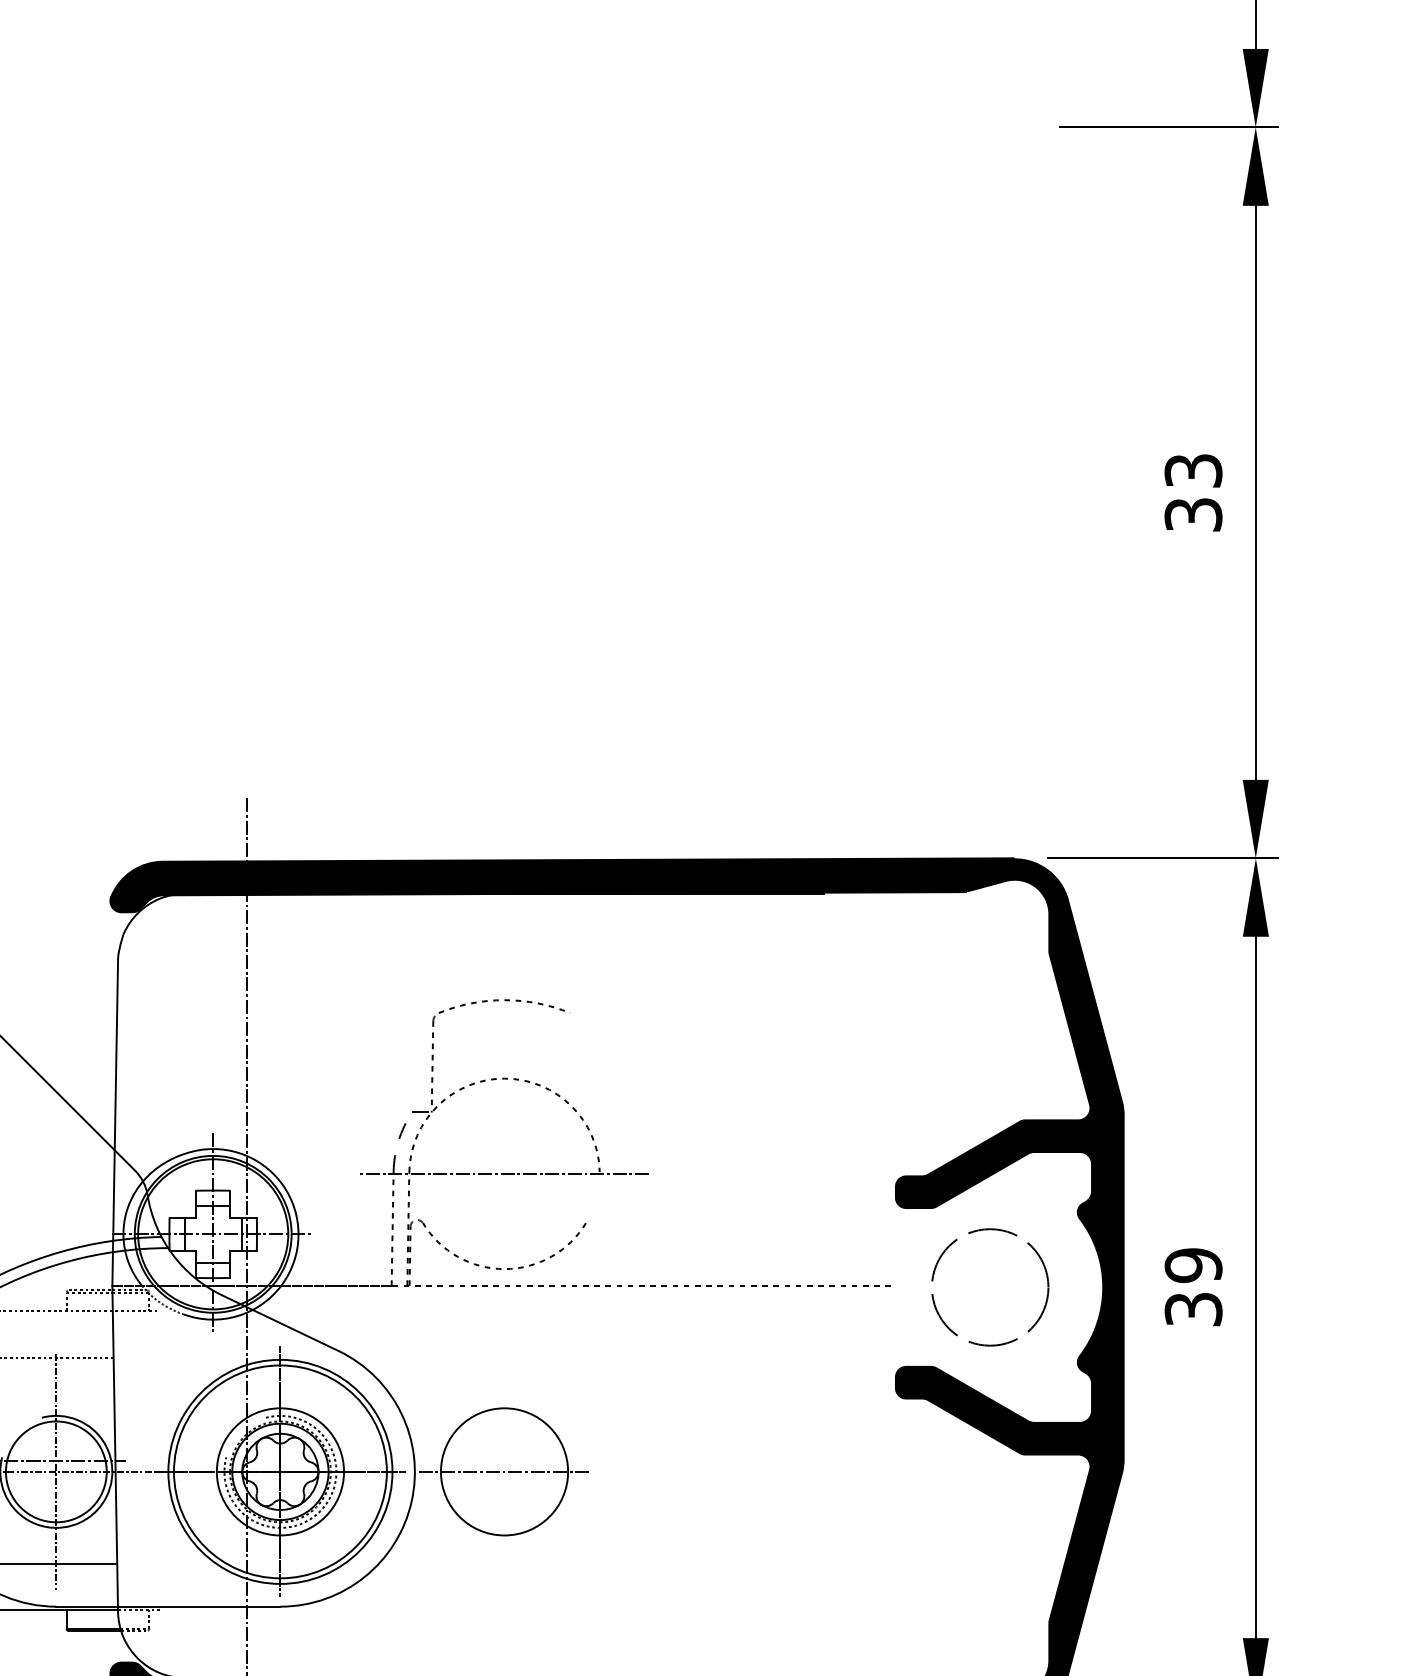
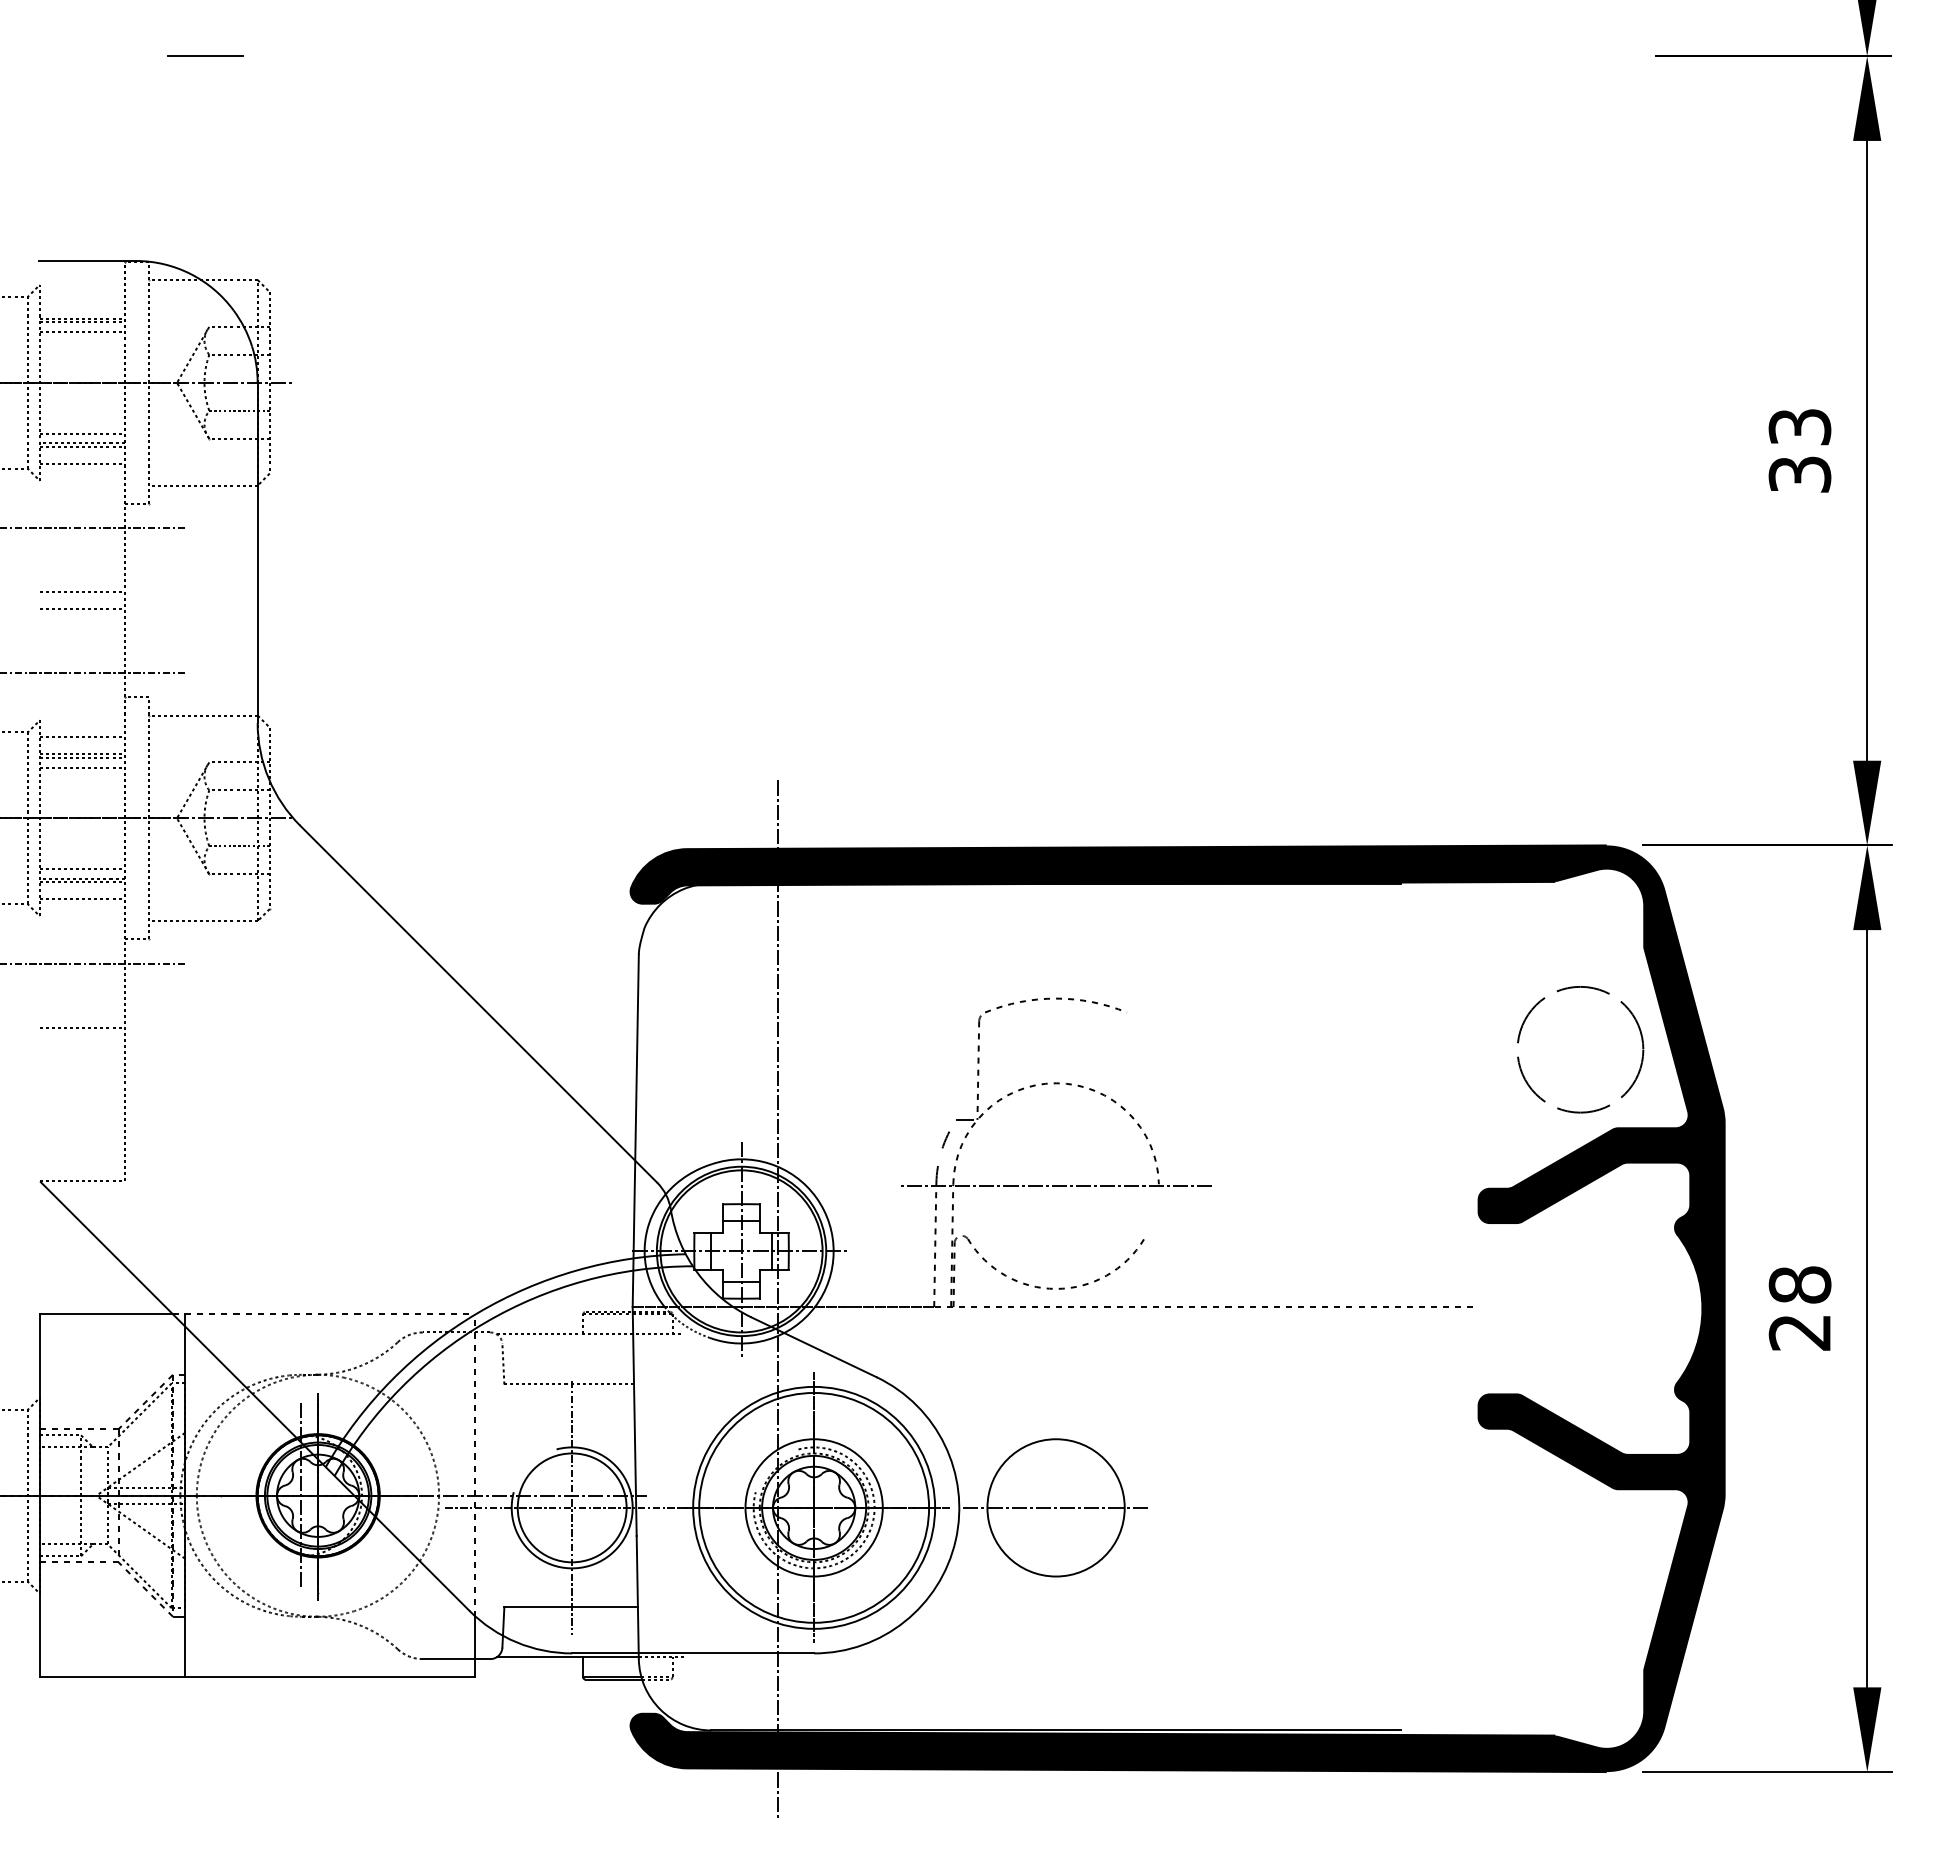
circle: (990, 1287) -> (1580, 1049), moved
text: (1193, 1287) -> (1799, 1308), 39 -> 28

